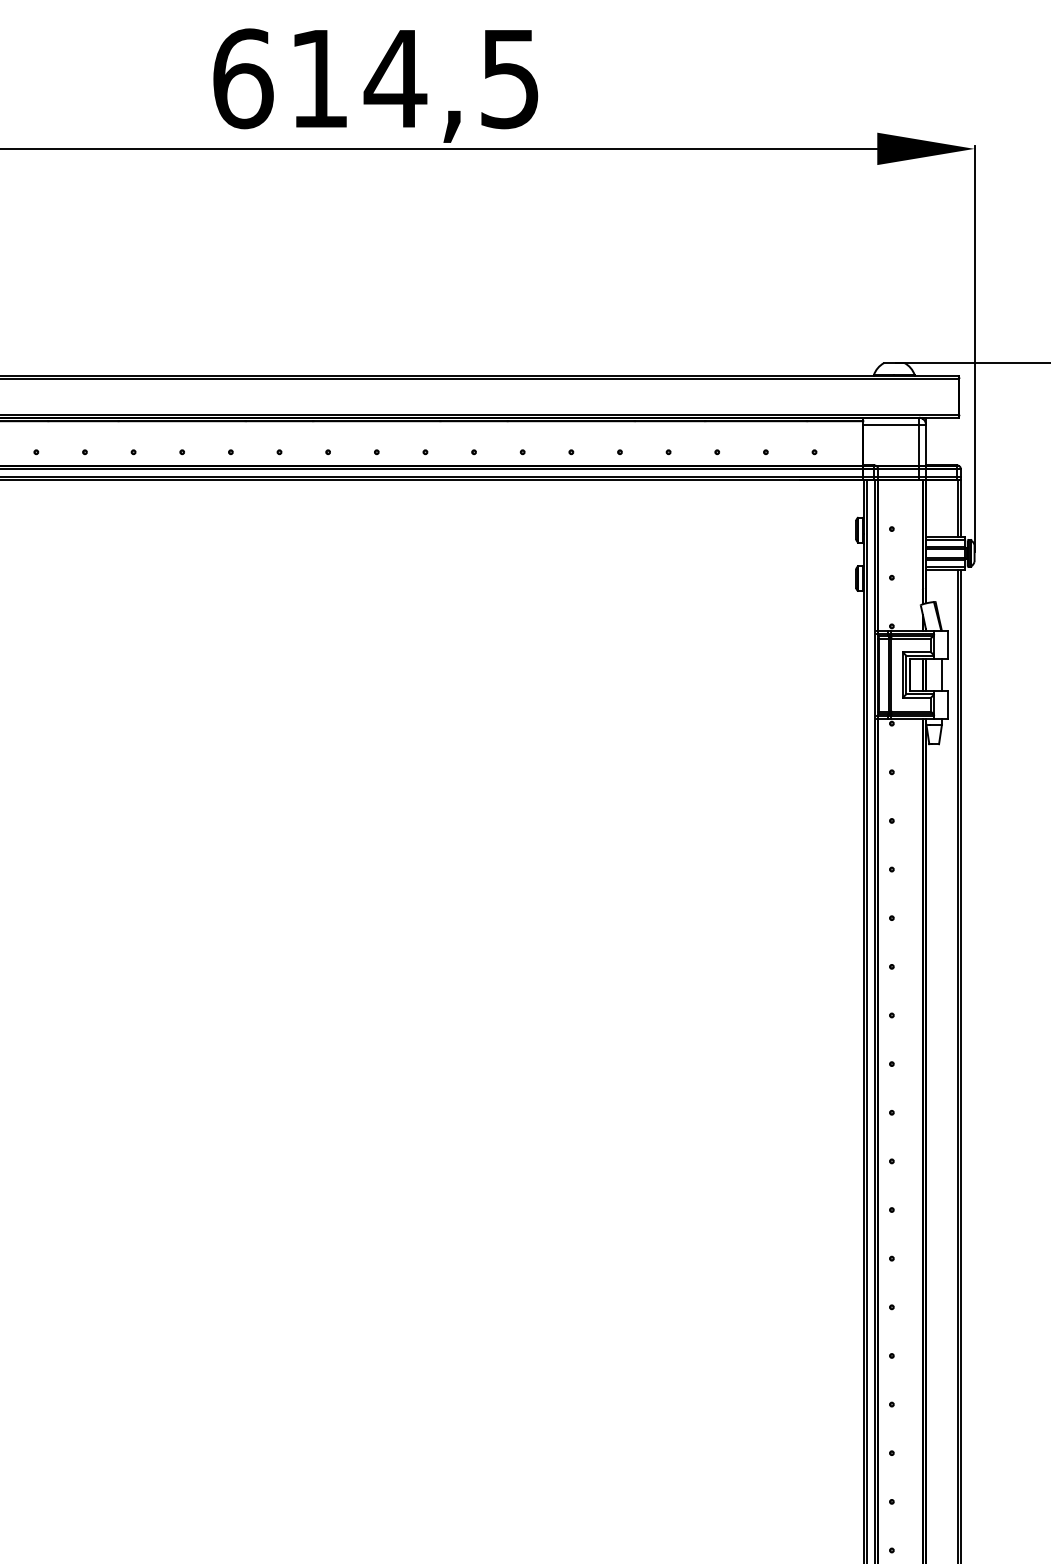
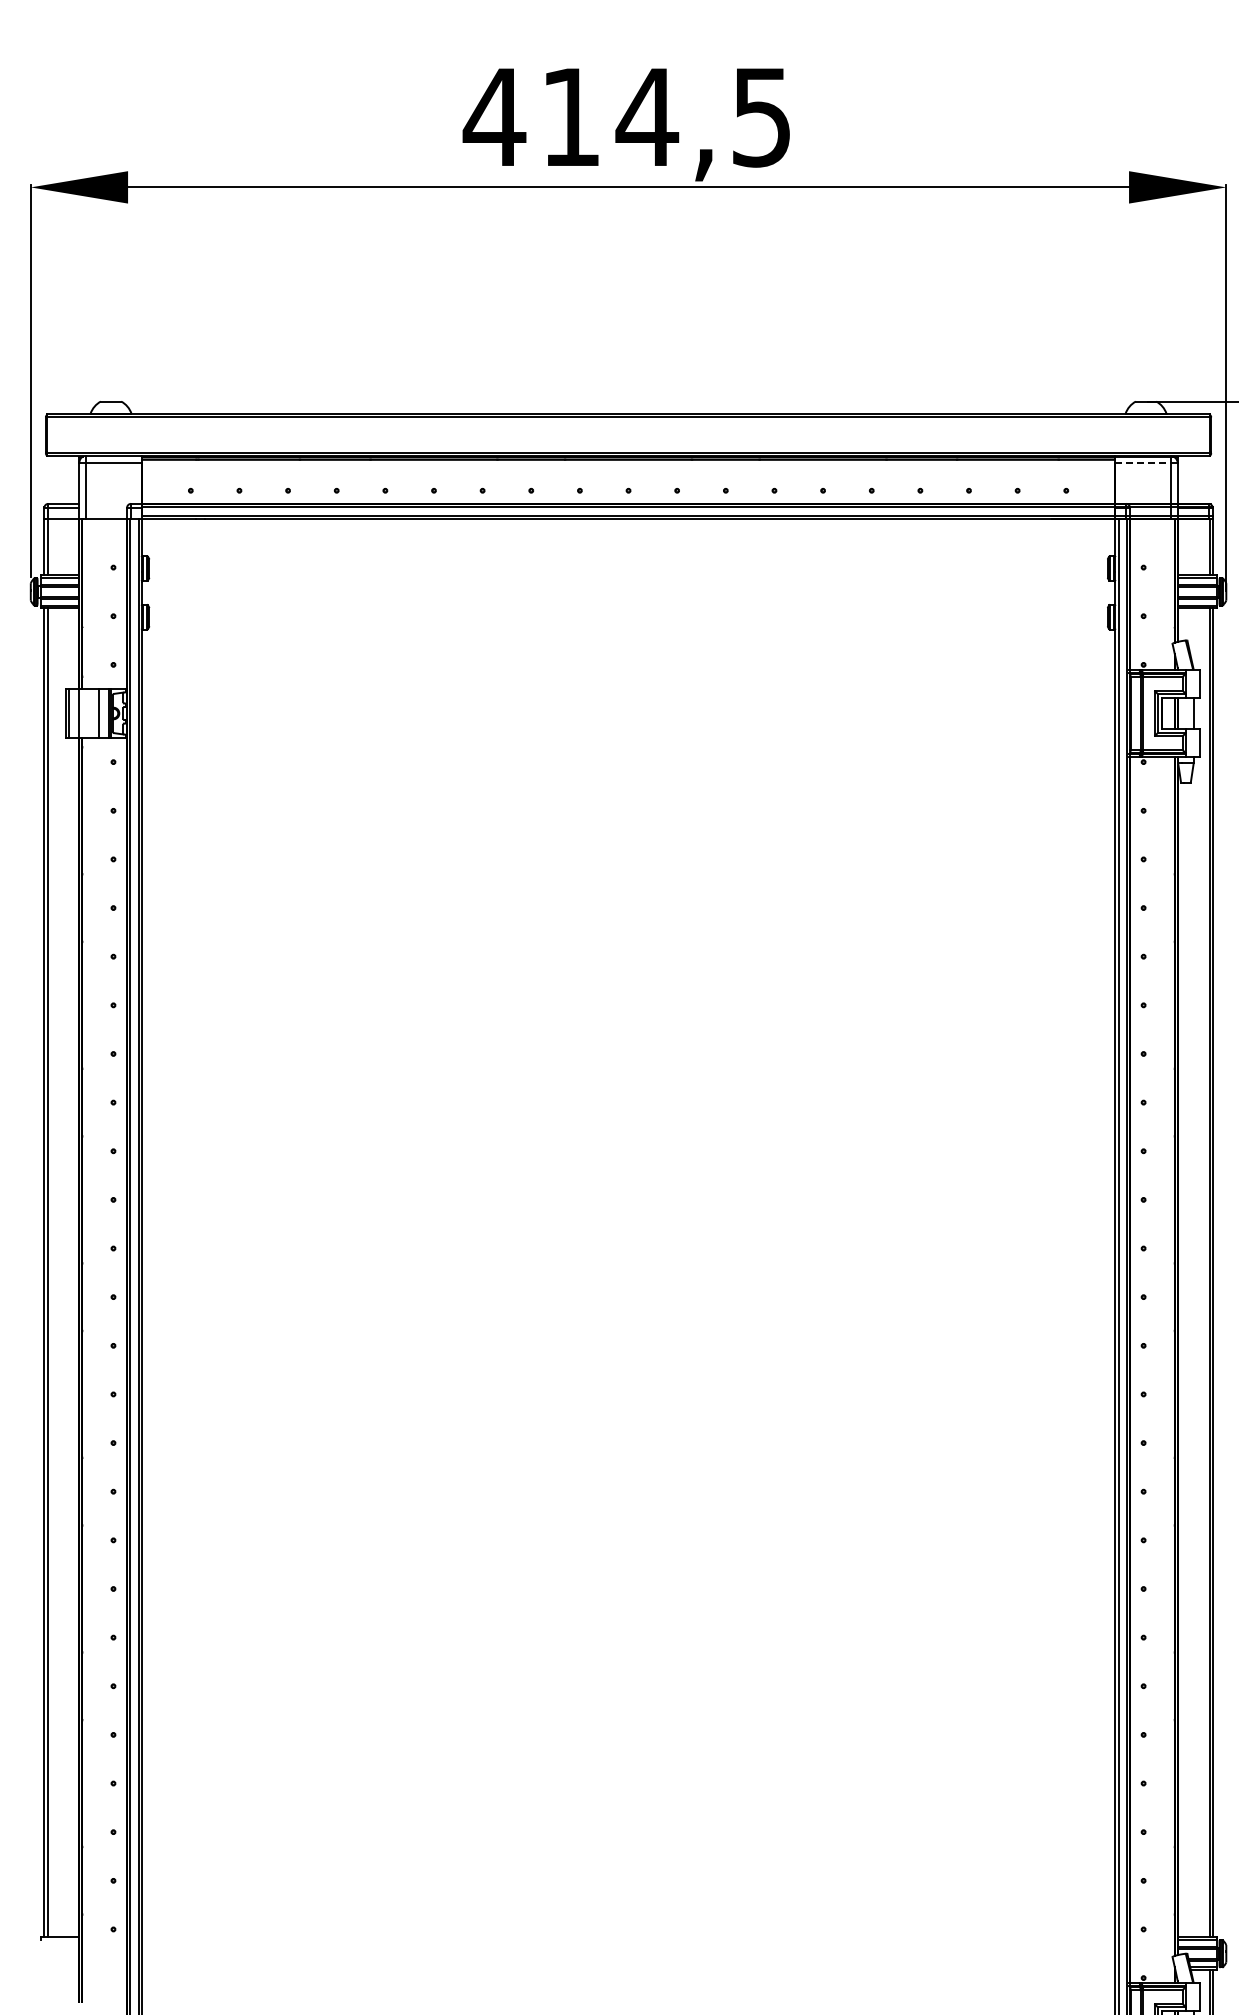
text: (242, 79) -> (494, 117), 614,5 -> 414,5
line: (890, 425) -> (1142, 463), solid -> dashed

